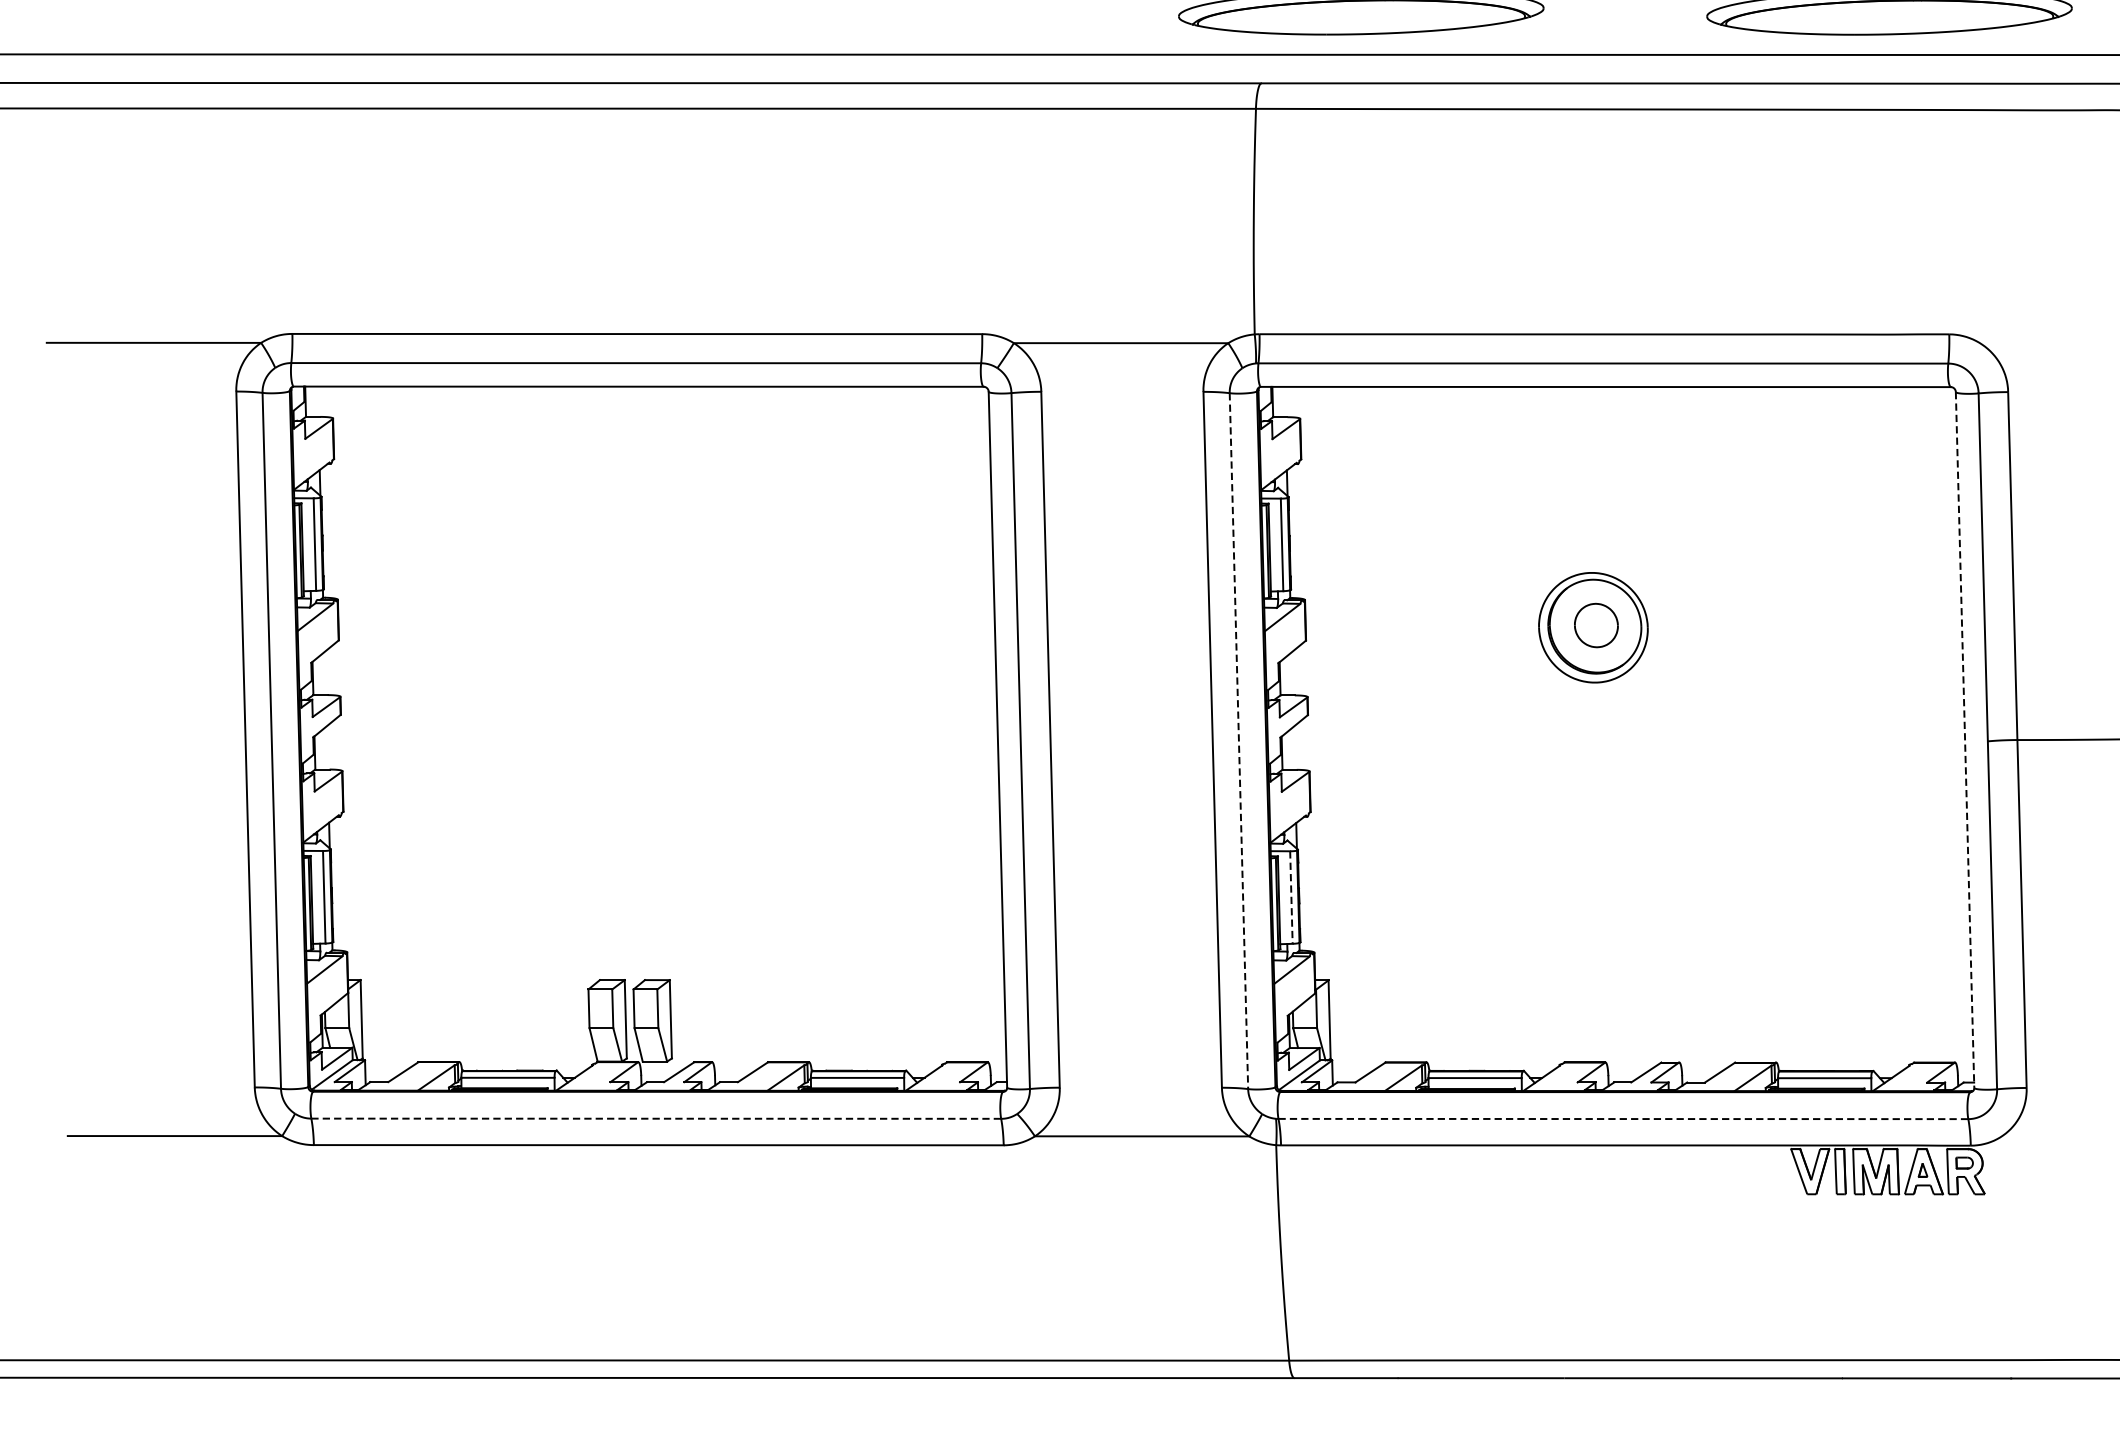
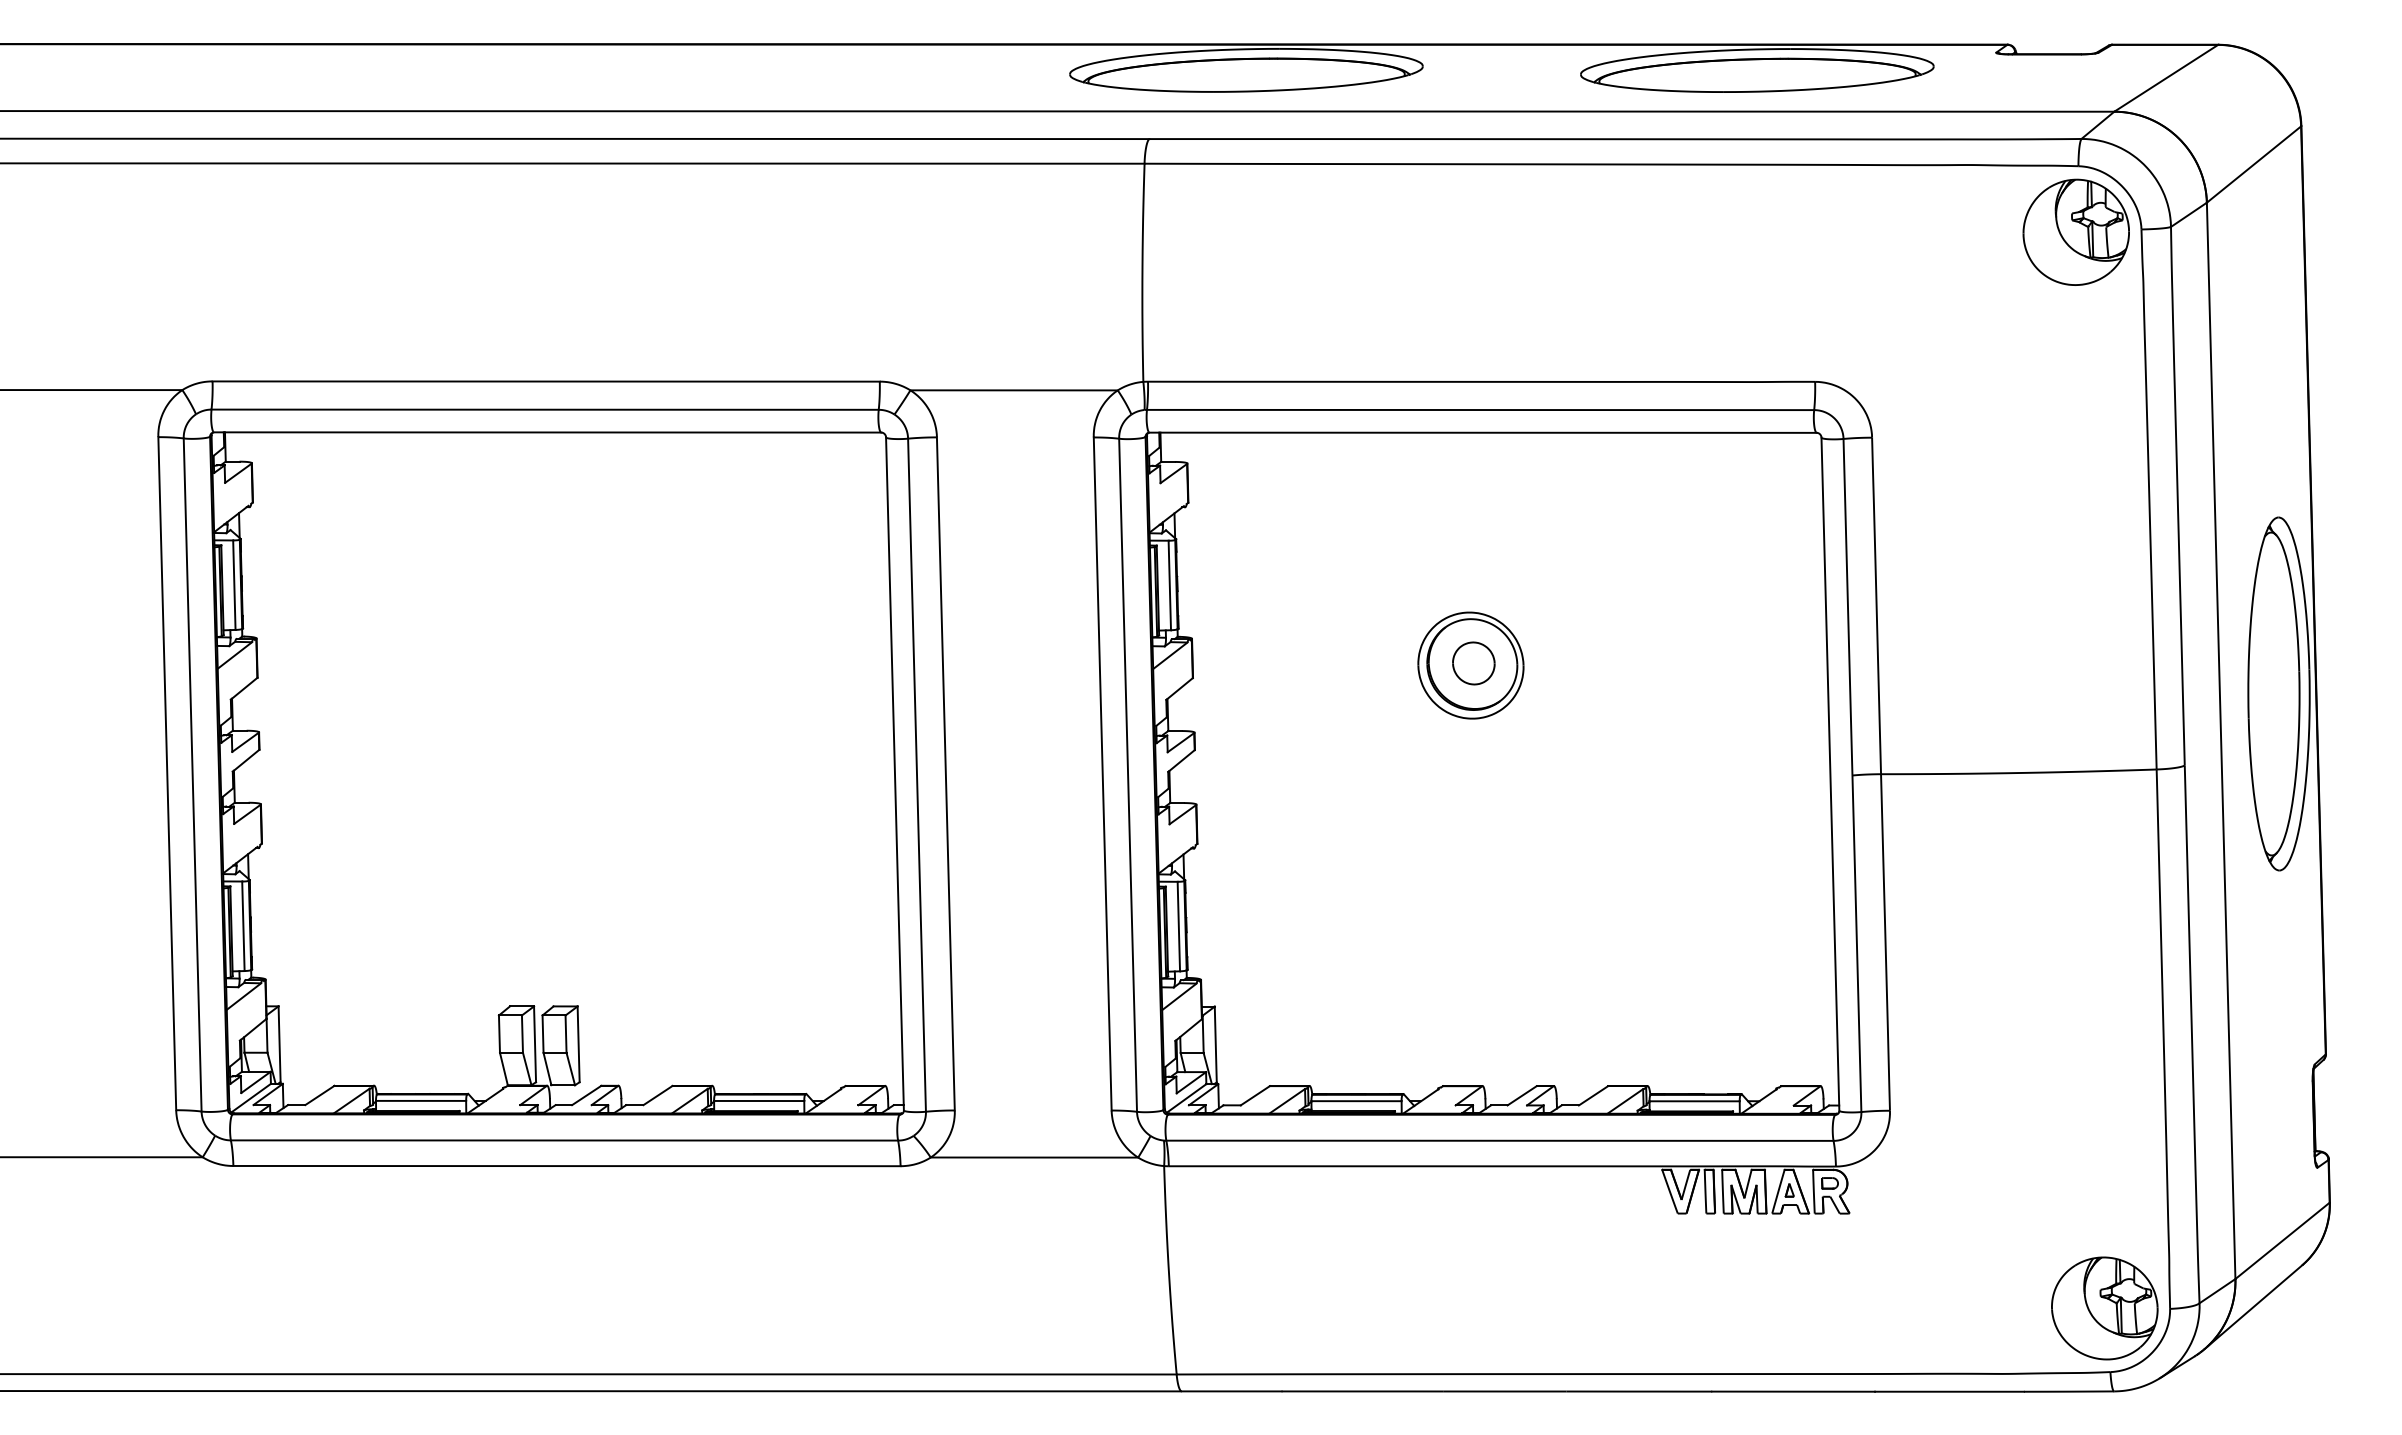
line: (1965, 740) -> (1830, 774), dashed -> solid
line: (1239, 741) -> (1128, 775), dashed -> solid
line: (1291, 897) -> (1178, 926), dashed -> solid
line: (656, 1118) -> (564, 1140), dashed -> solid
line: (1622, 1118) -> (1499, 1140), dashed -> solid

